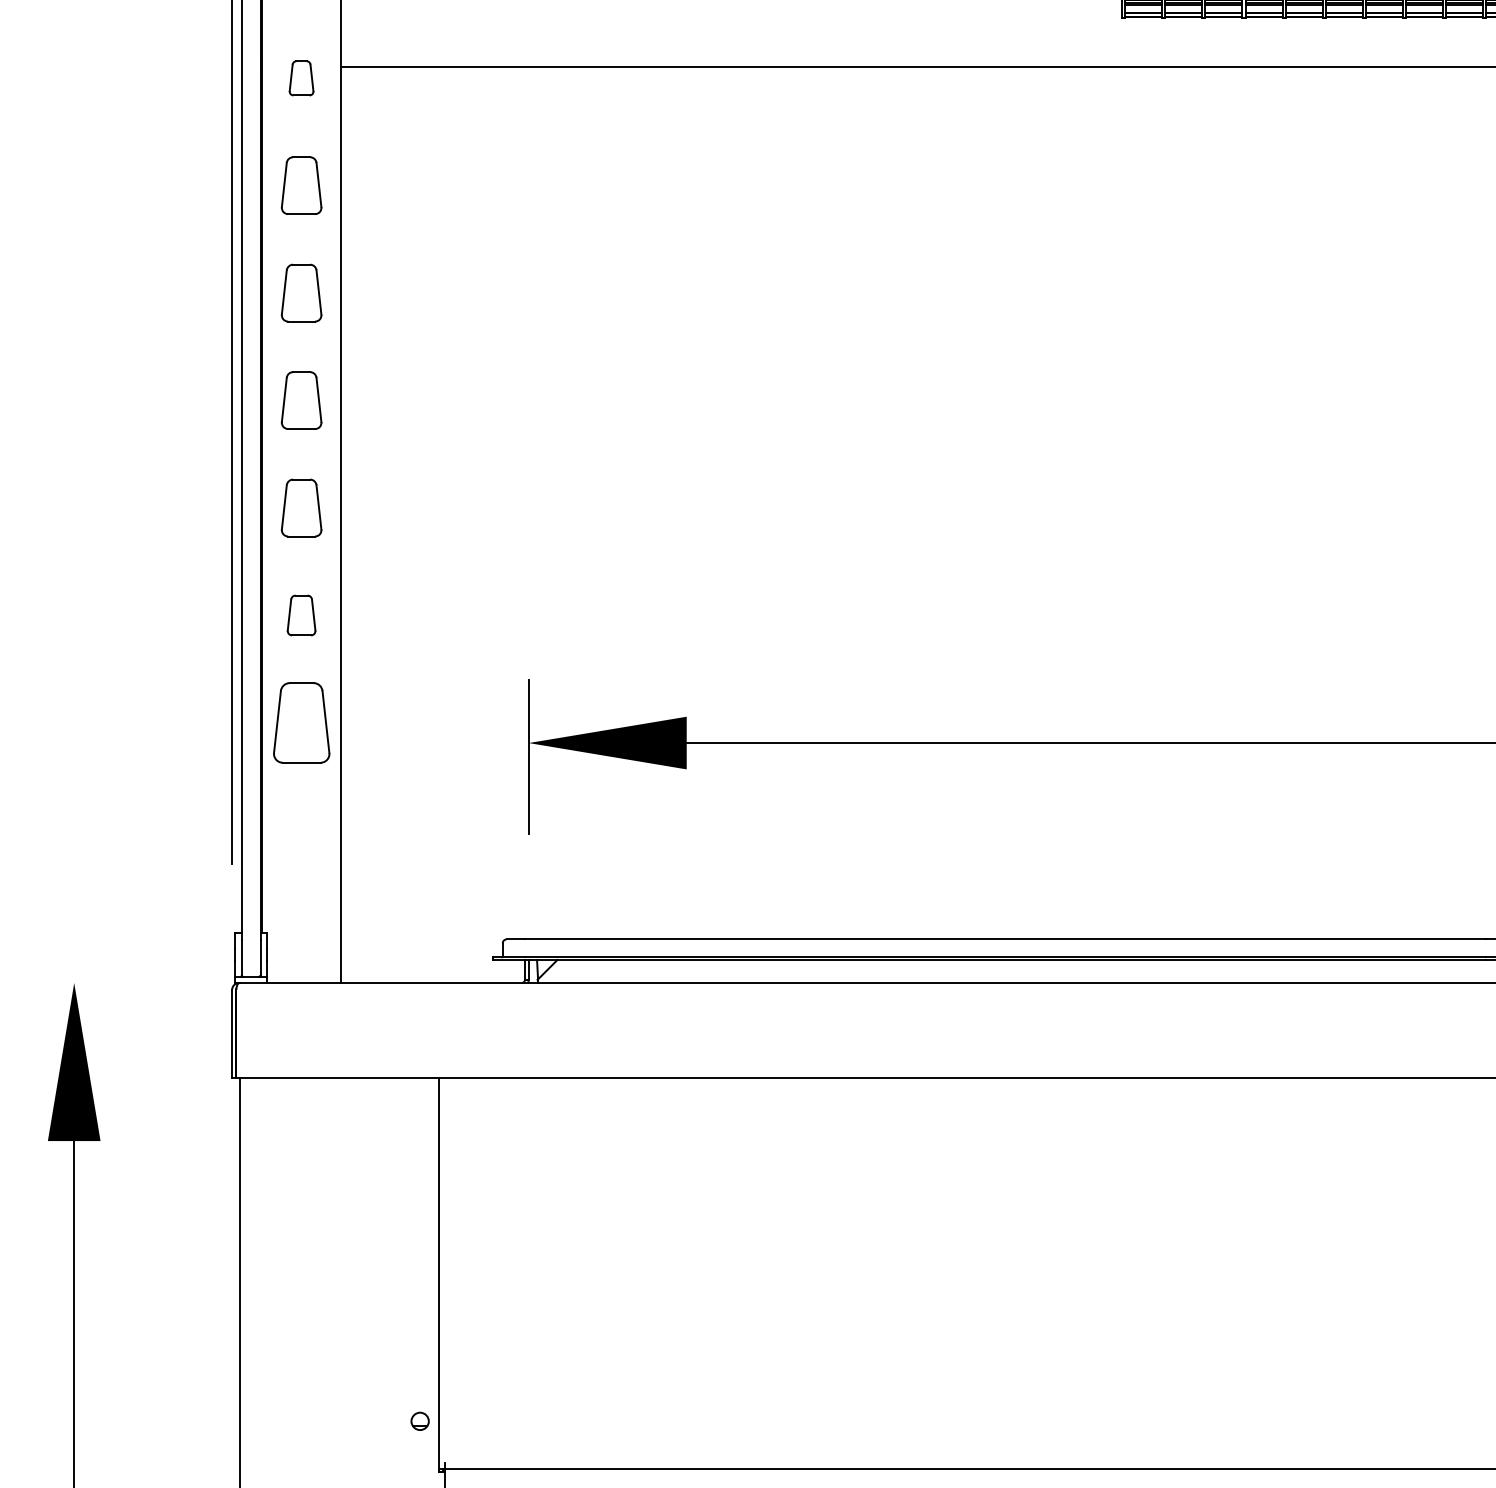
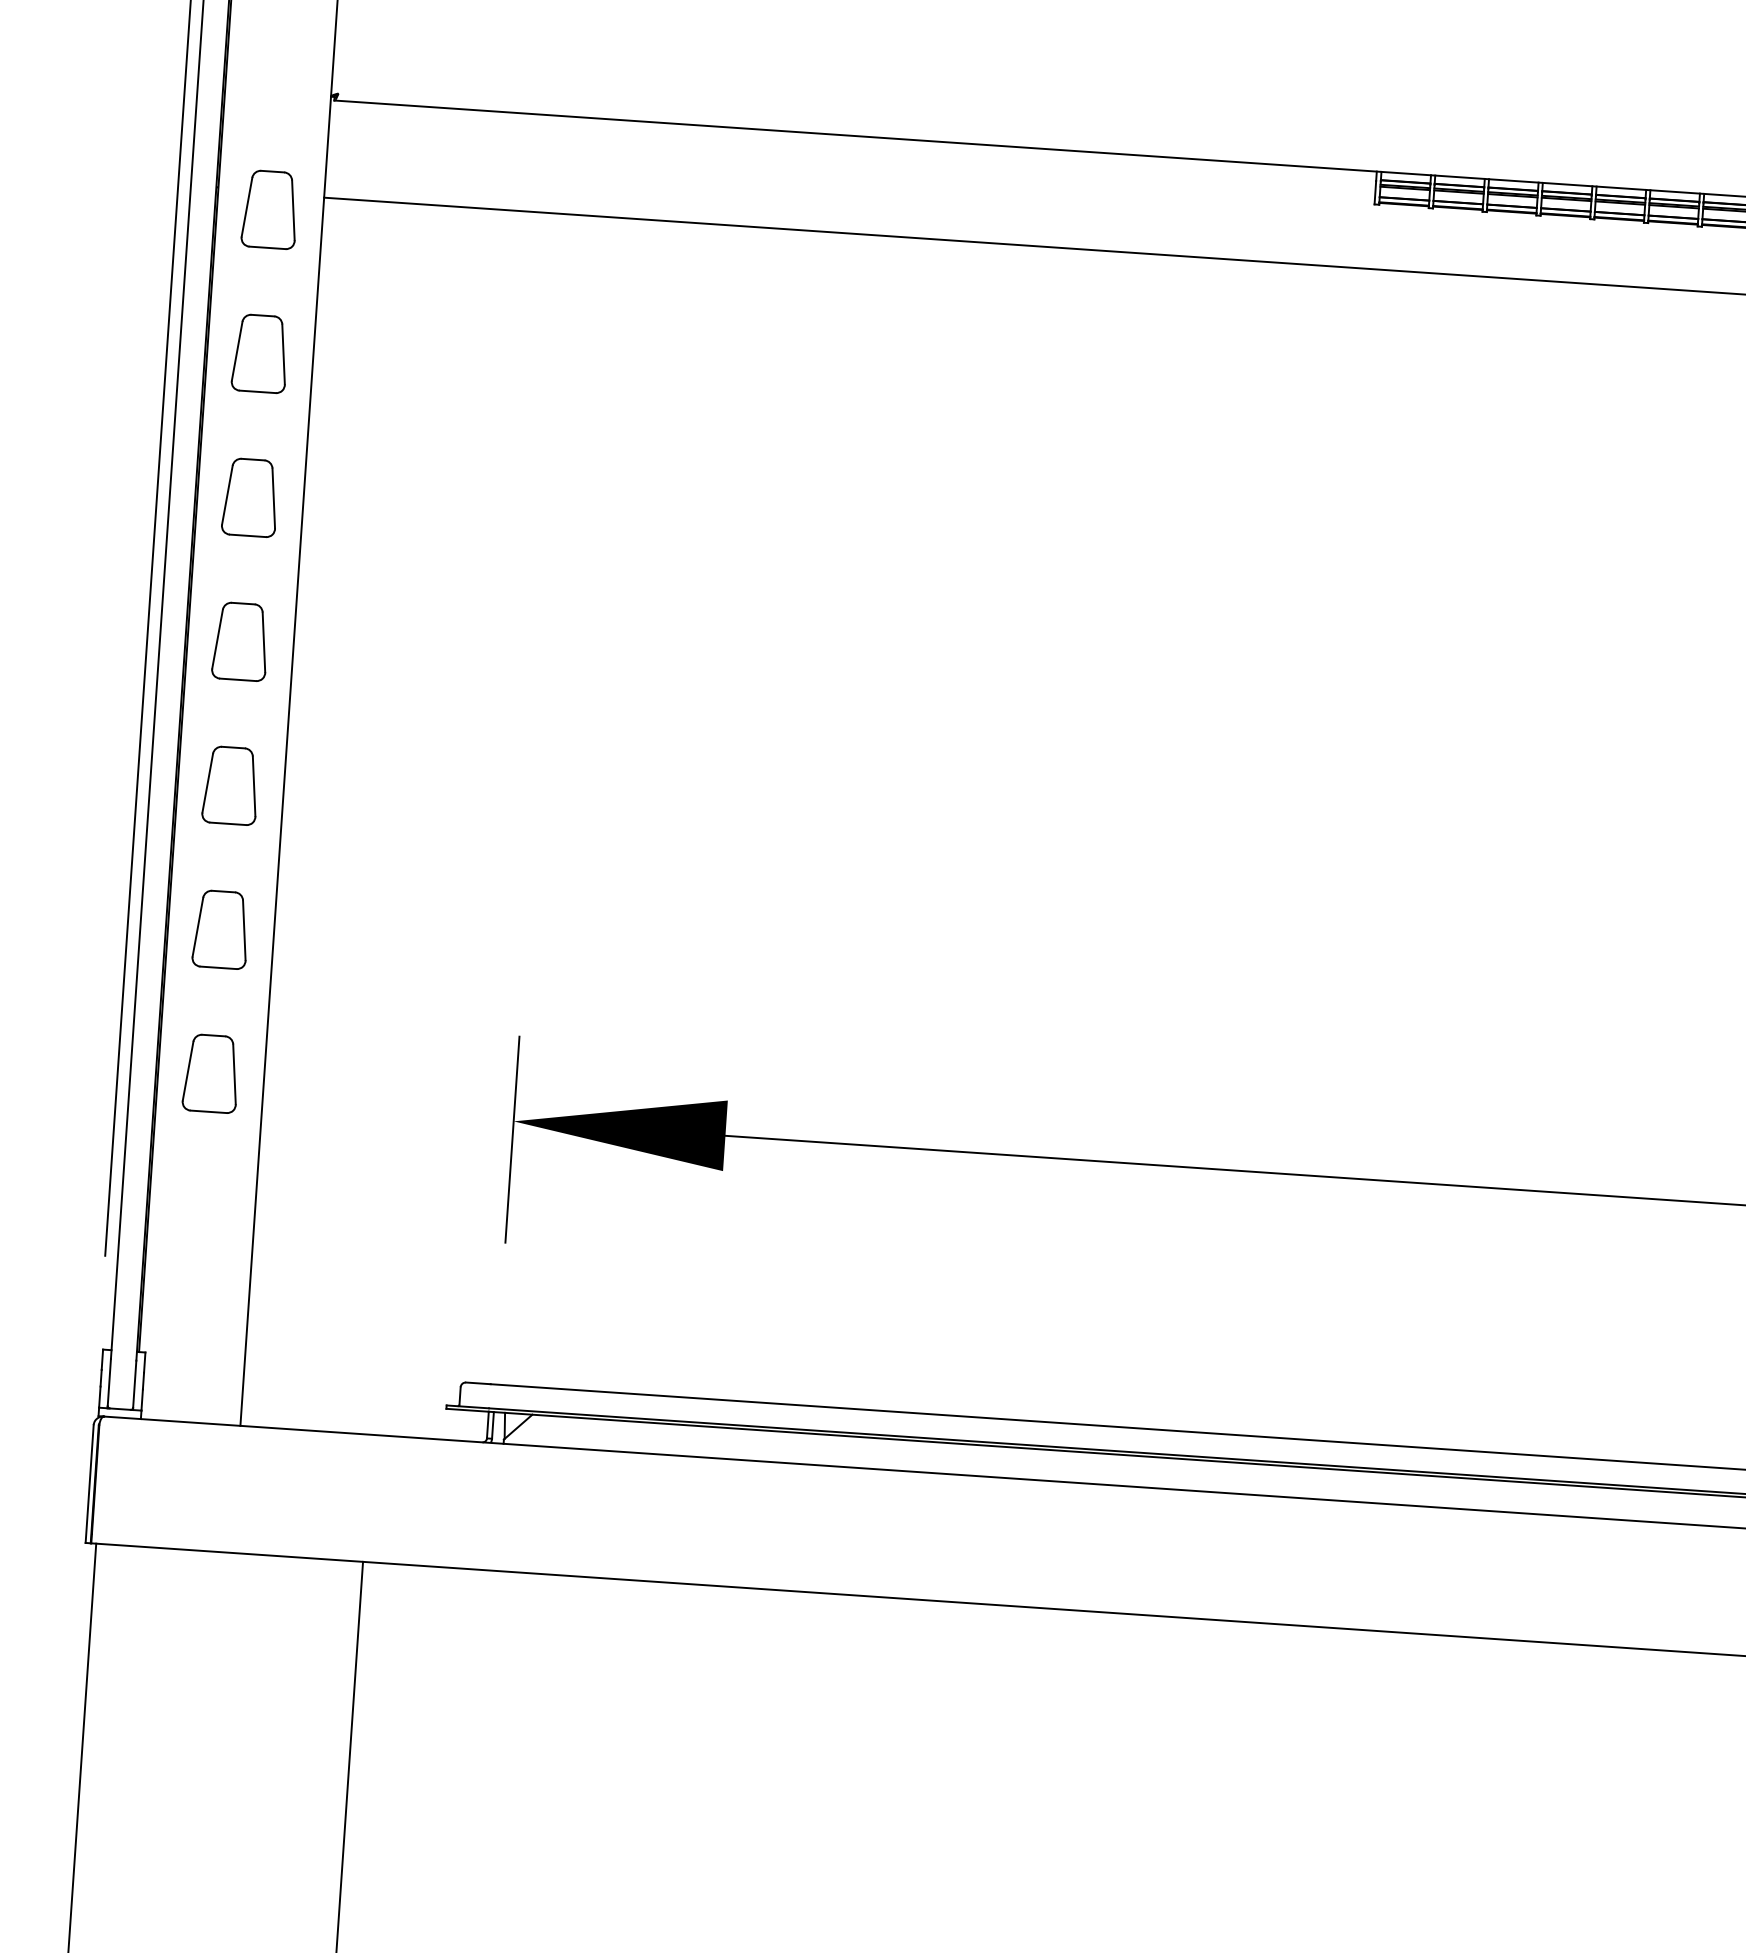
part: (301, 78) -> (269, 210), size x1.67
part: (301, 615) -> (220, 929), size x1.43
part: (301, 722) -> (211, 1073), size x0.71

